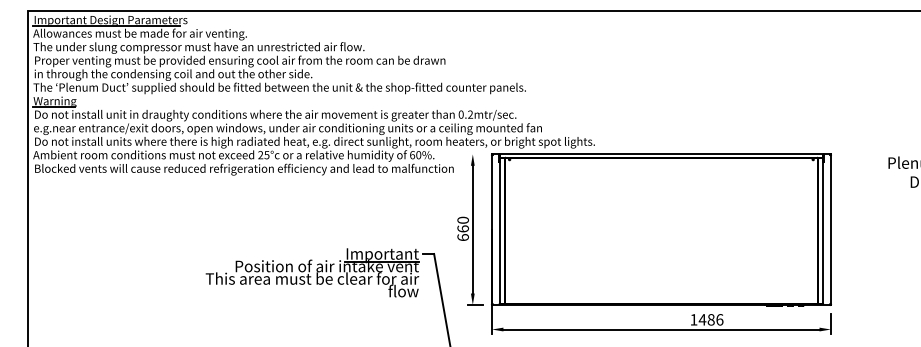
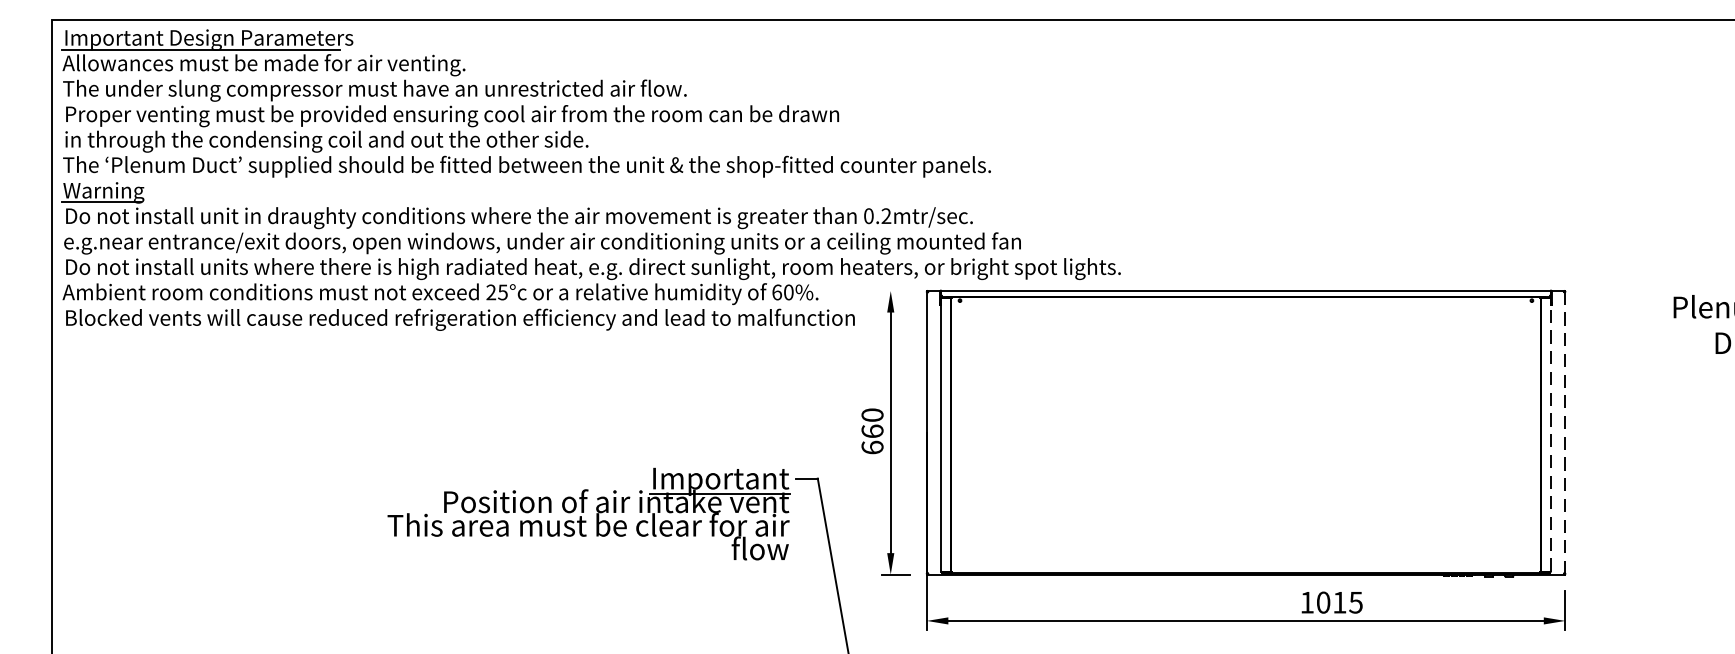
line: (830, 229) -> (1564, 432), solid -> dashed
line: (823, 230) -> (1551, 434), solid -> dashed
text: (710, 319) -> (1338, 602), 1486 -> 1015

